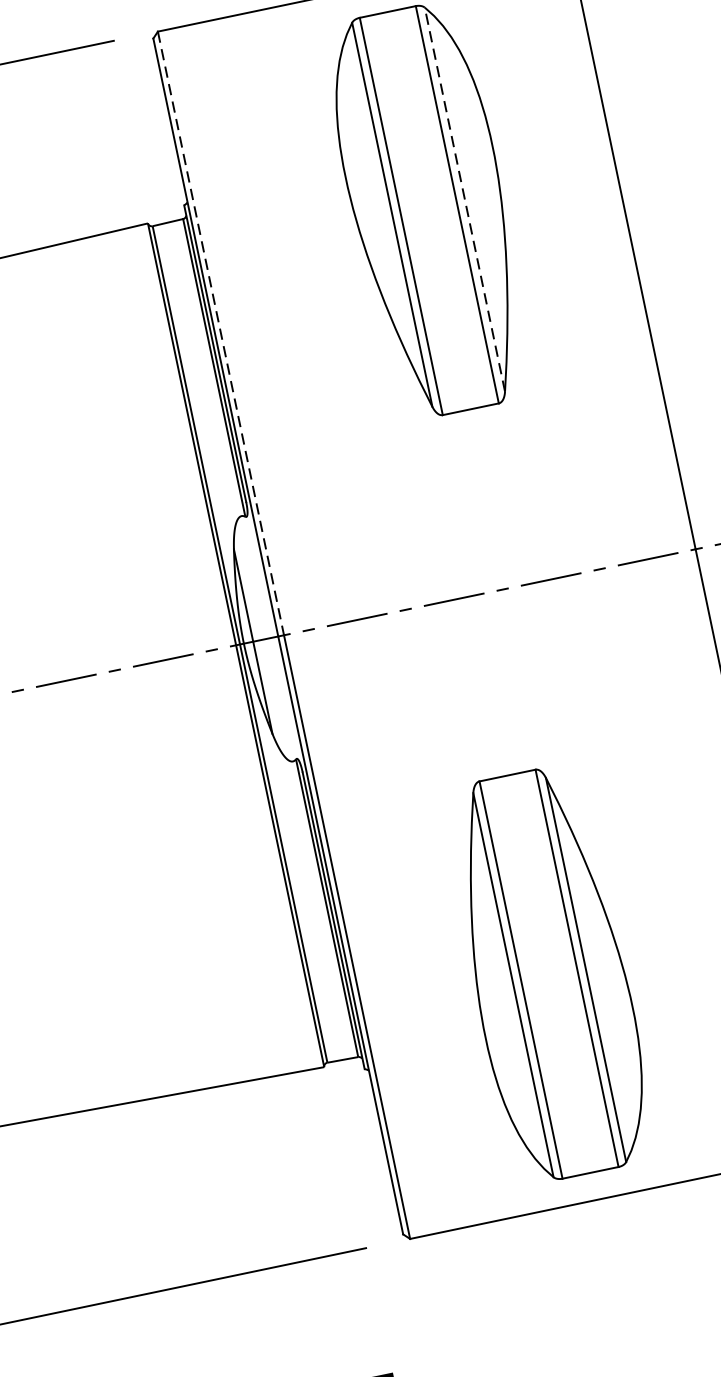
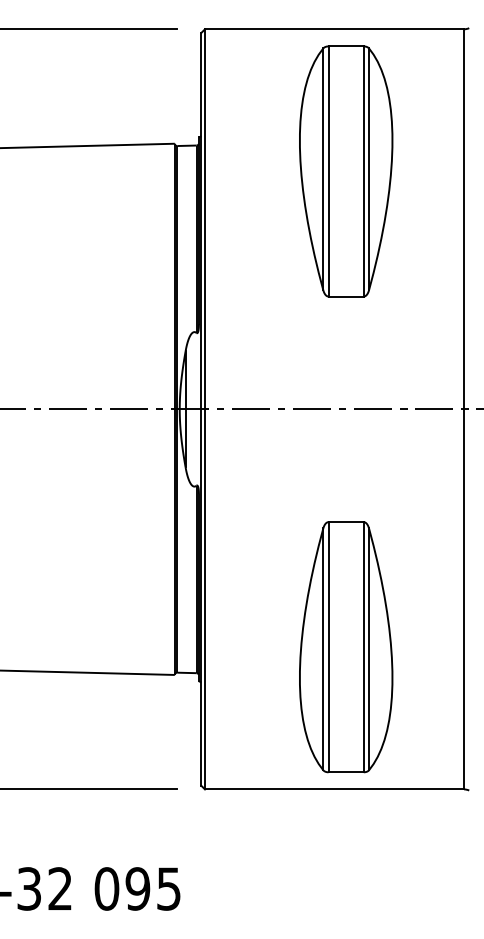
line: (465, 199) -> (369, 169), dashed -> solid
line: (221, 333) -> (205, 219), dashed -> solid
part: (549, 974) -> (346, 647), moved

